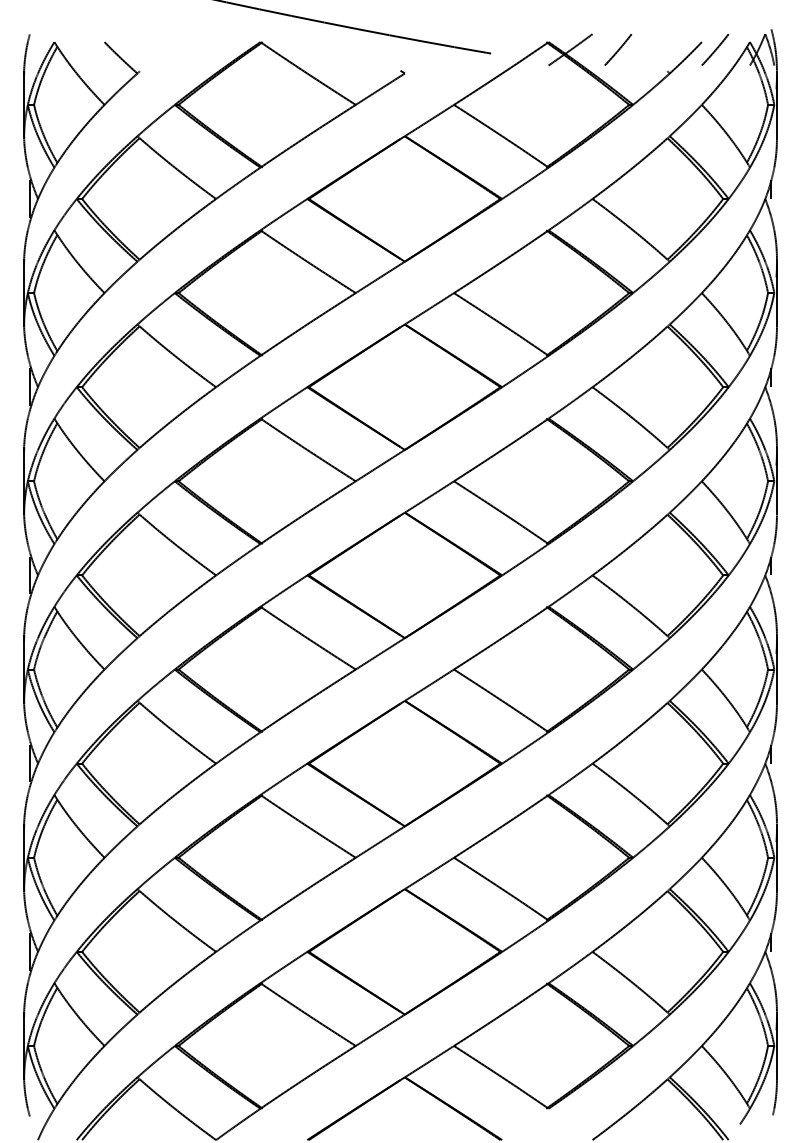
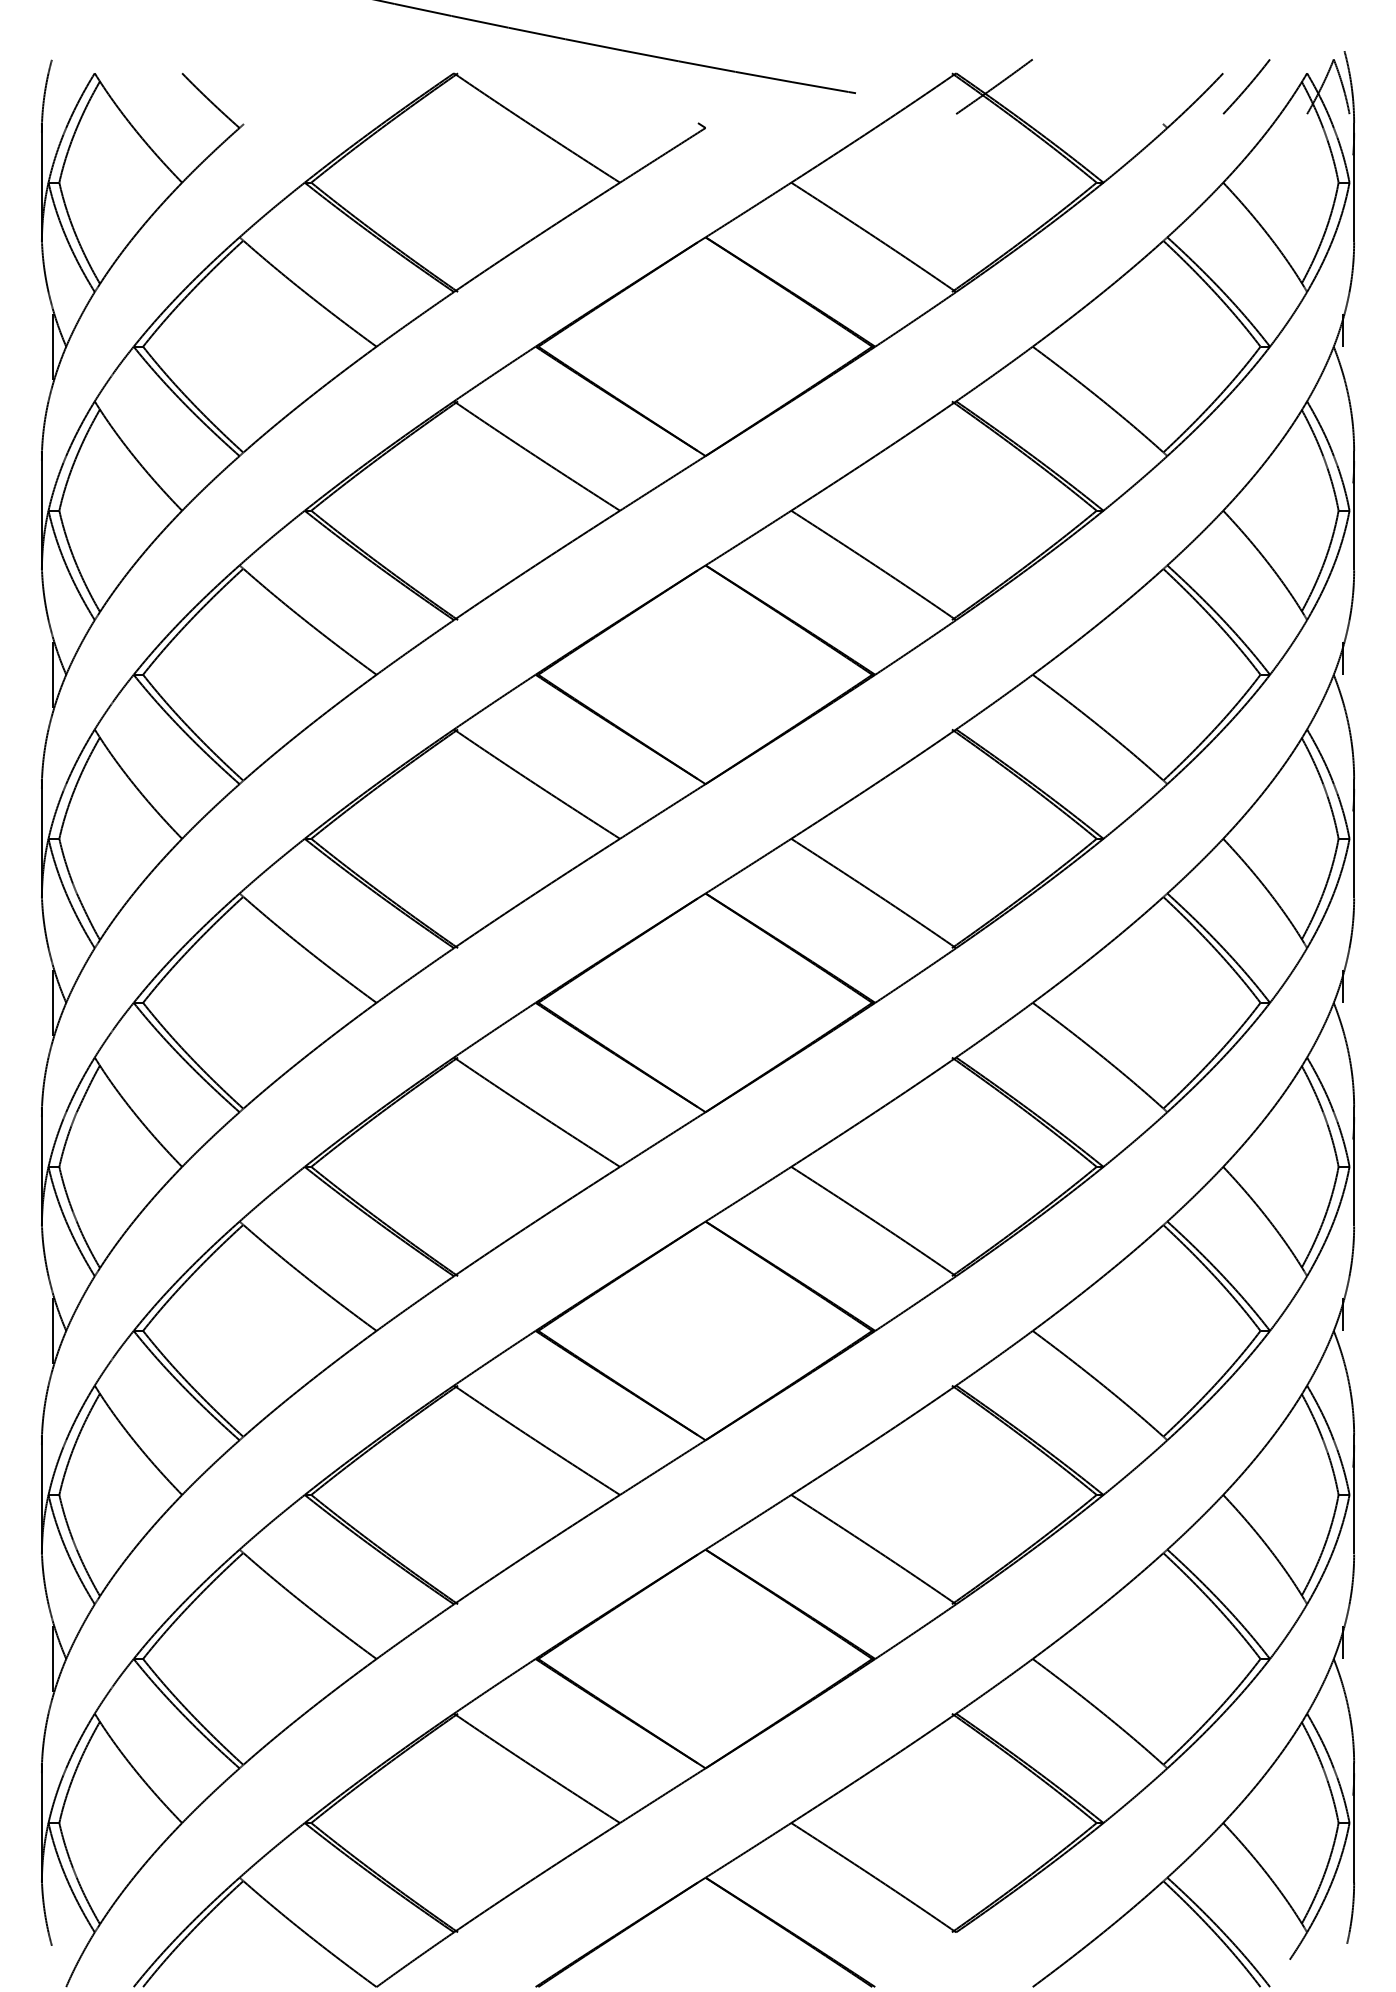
line: (618, 49) -> (1077, 86), removed

